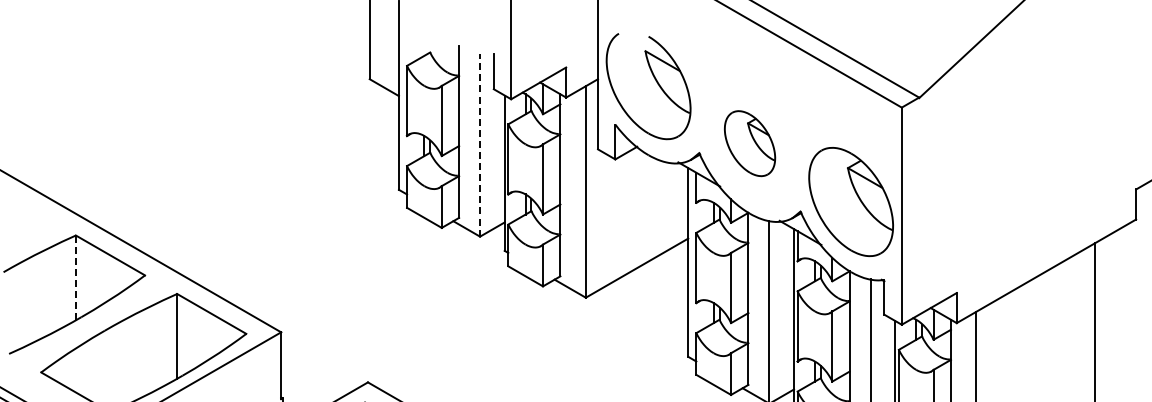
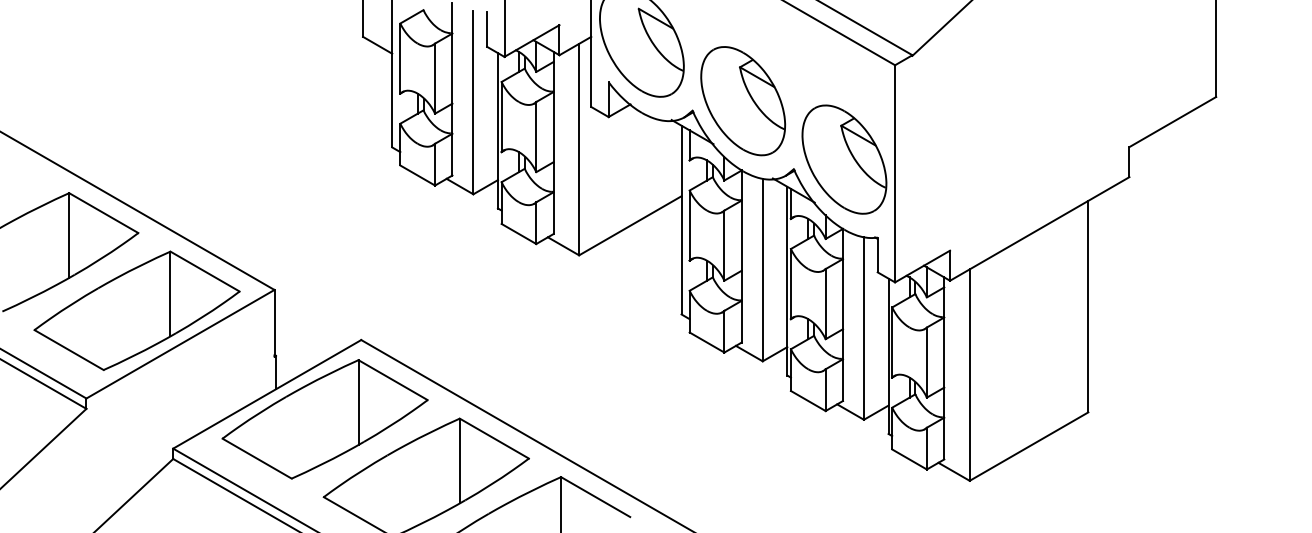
part: (750, 143) -> (743, 101), size x1.67
line: (480, 144) -> (473, 102), dashed -> solid
line: (76, 277) -> (69, 235), dashed -> solid

